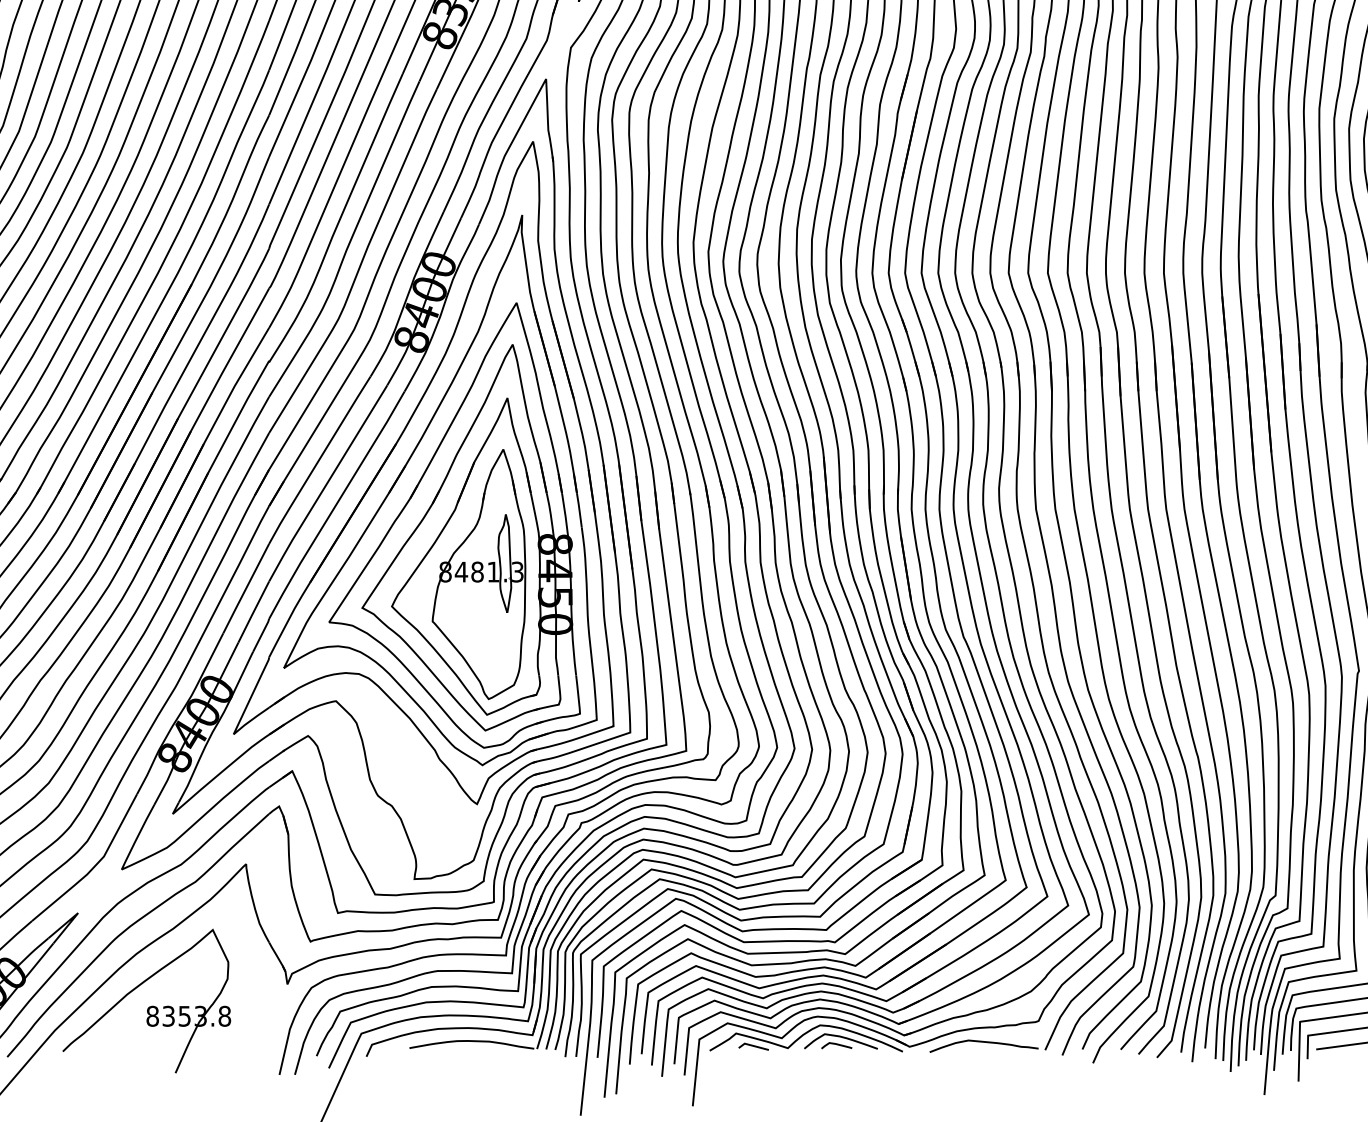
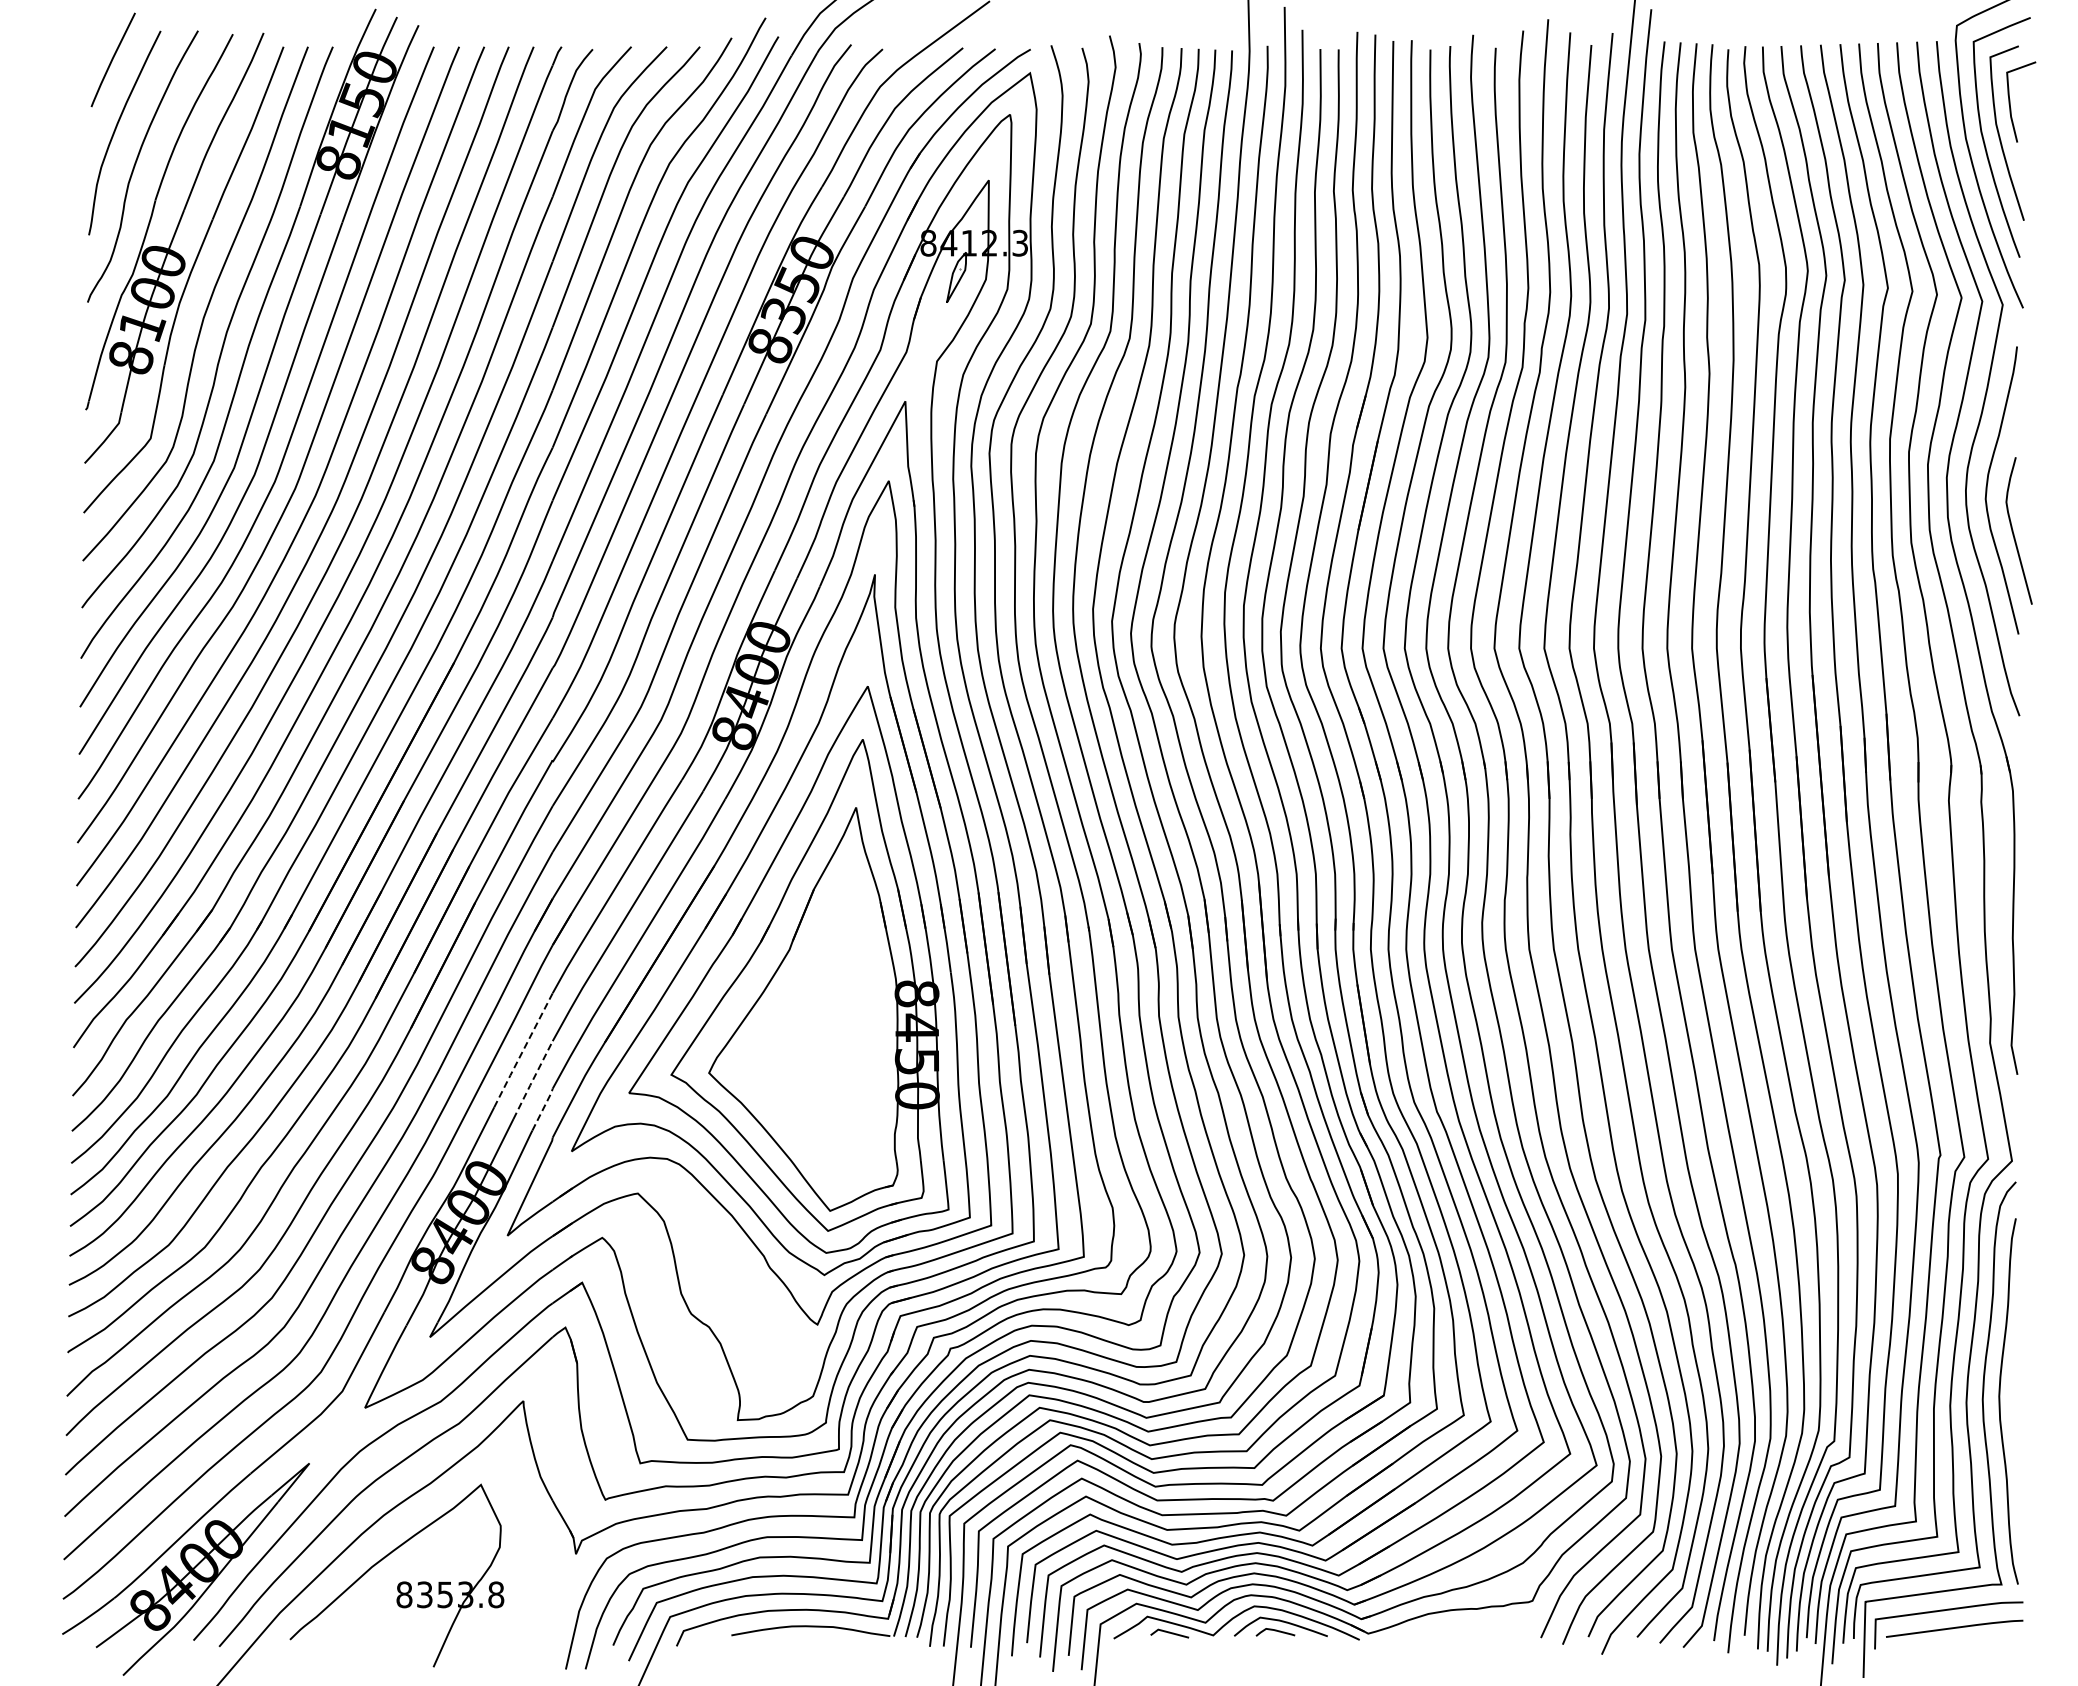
part: (478, 573) -> (819, 1031), removed
line: (246, 588) -> (523, 1050), solid -> dashed
line: (253, 612) -> (532, 1080), solid -> dashed
line: (261, 634) -> (543, 1108), solid -> dashed
curve: (983, 1042) -> (1462, 1628), removed

